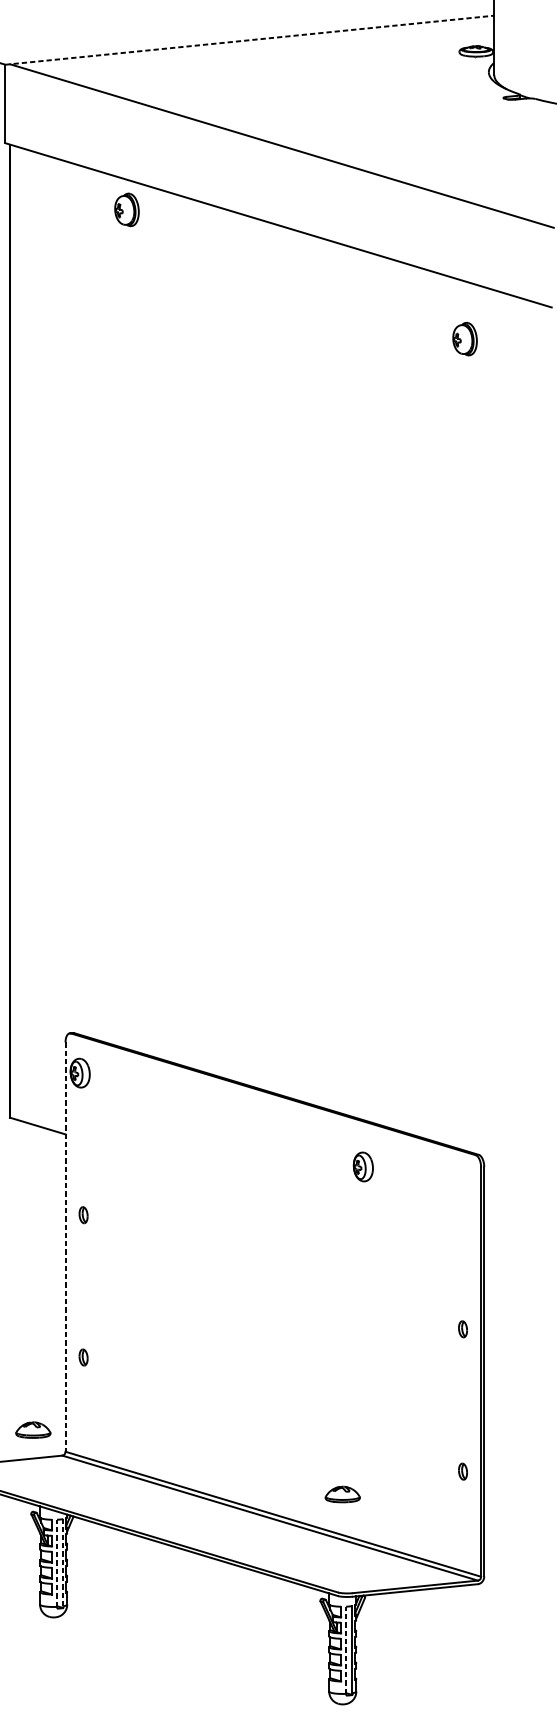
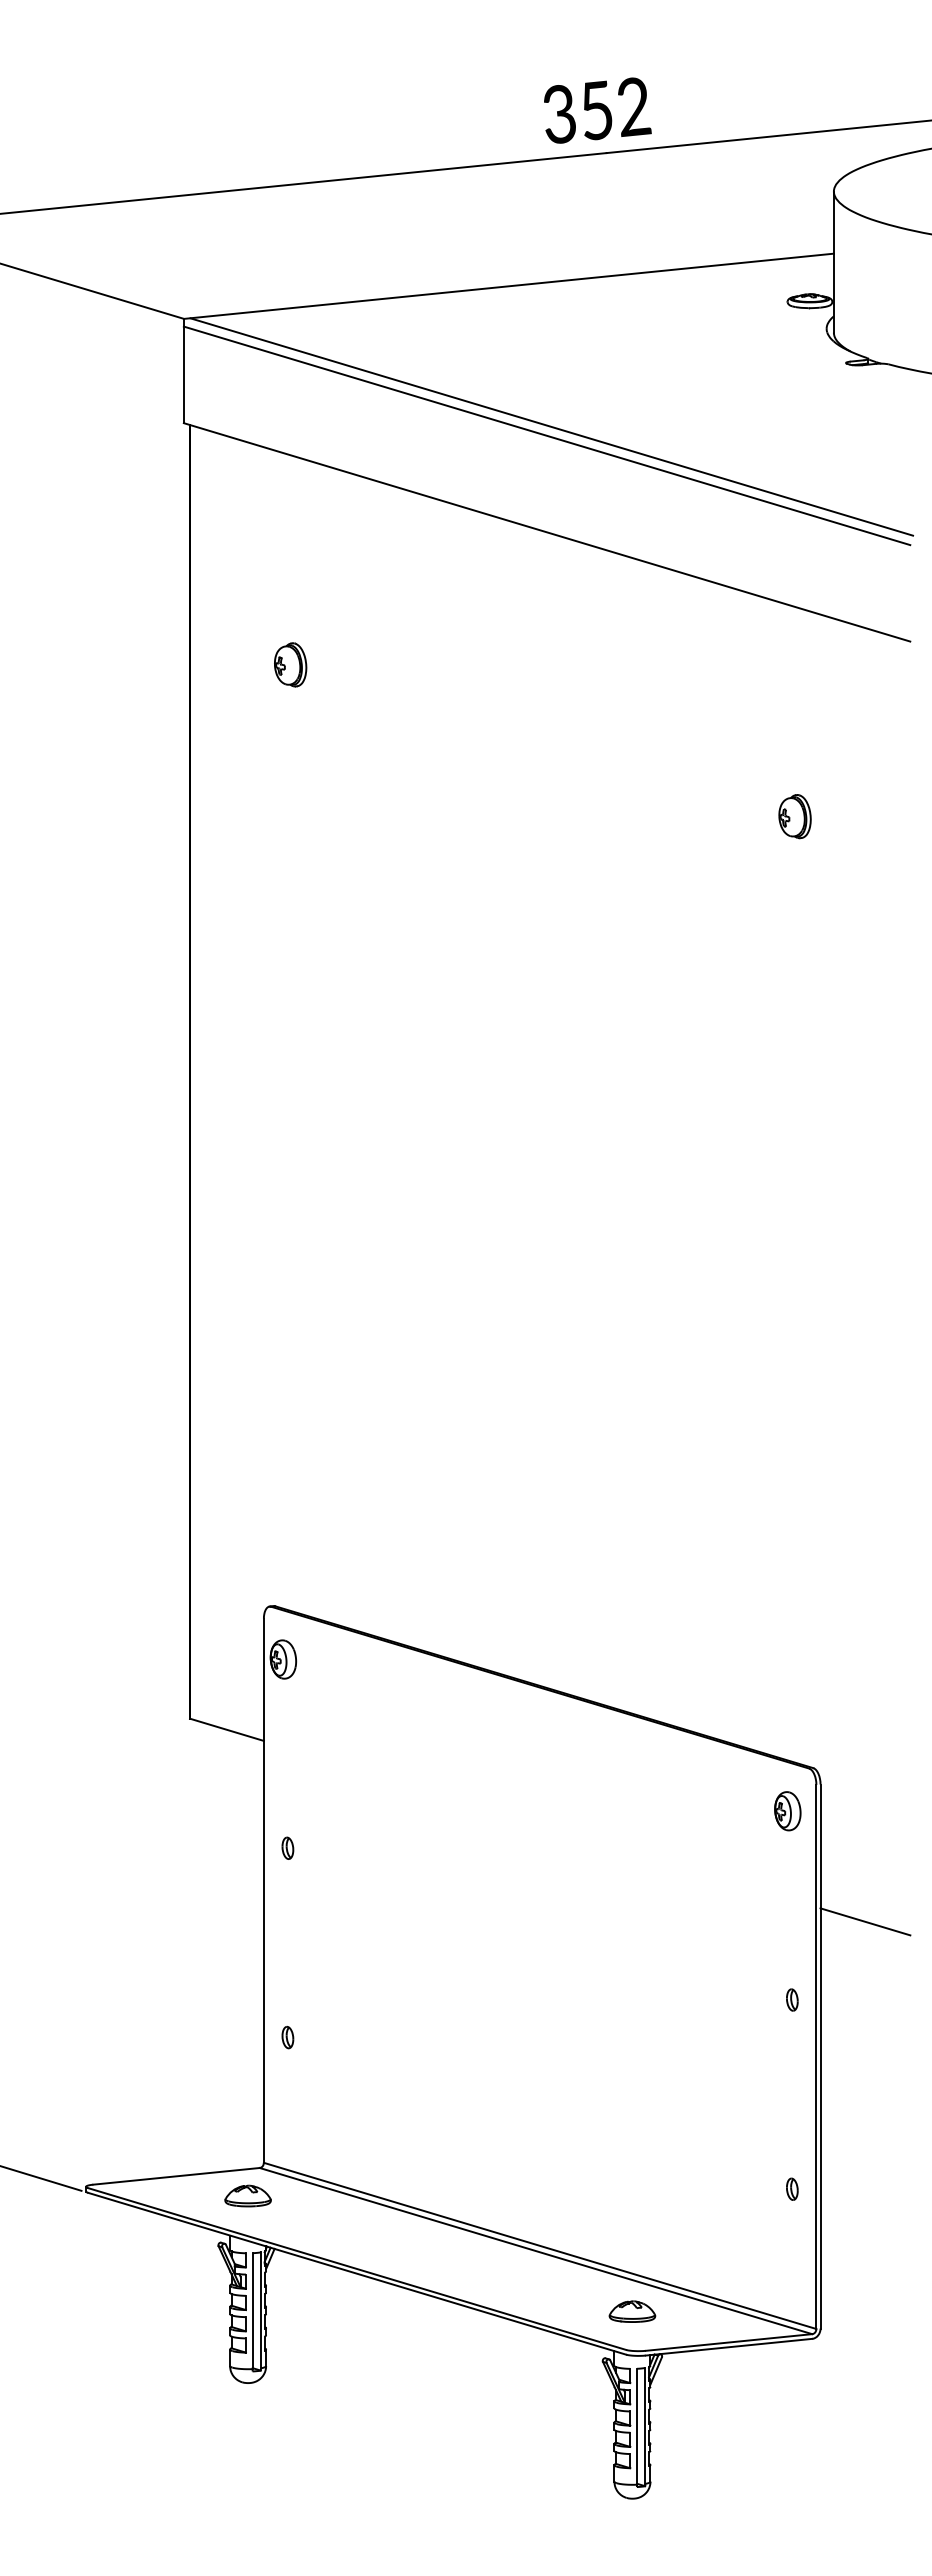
line: (249, 40) -> (508, 286), dashed -> solid
line: (278, 152) -> (546, 435), added
part: (126, 209) -> (290, 664), moved
part: (464, 339) -> (794, 816), moved
part: (363, 1167) -> (787, 1811), moved
line: (65, 1247) -> (263, 1891), dashed -> solid
line: (518, 1270) -> (865, 1921), added
part: (32, 1429) -> (247, 2195), moved
part: (342, 1494) -> (632, 2311), moved
line: (62, 1562) -> (260, 2310), dashed -> solid
line: (56, 1563) -> (252, 2311), dashed -> solid
line: (345, 1650) -> (636, 2426), dashed -> solid

